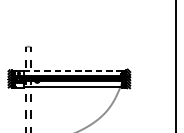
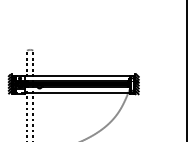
line: (72, 71) -> (77, 76), dashed -> solid

